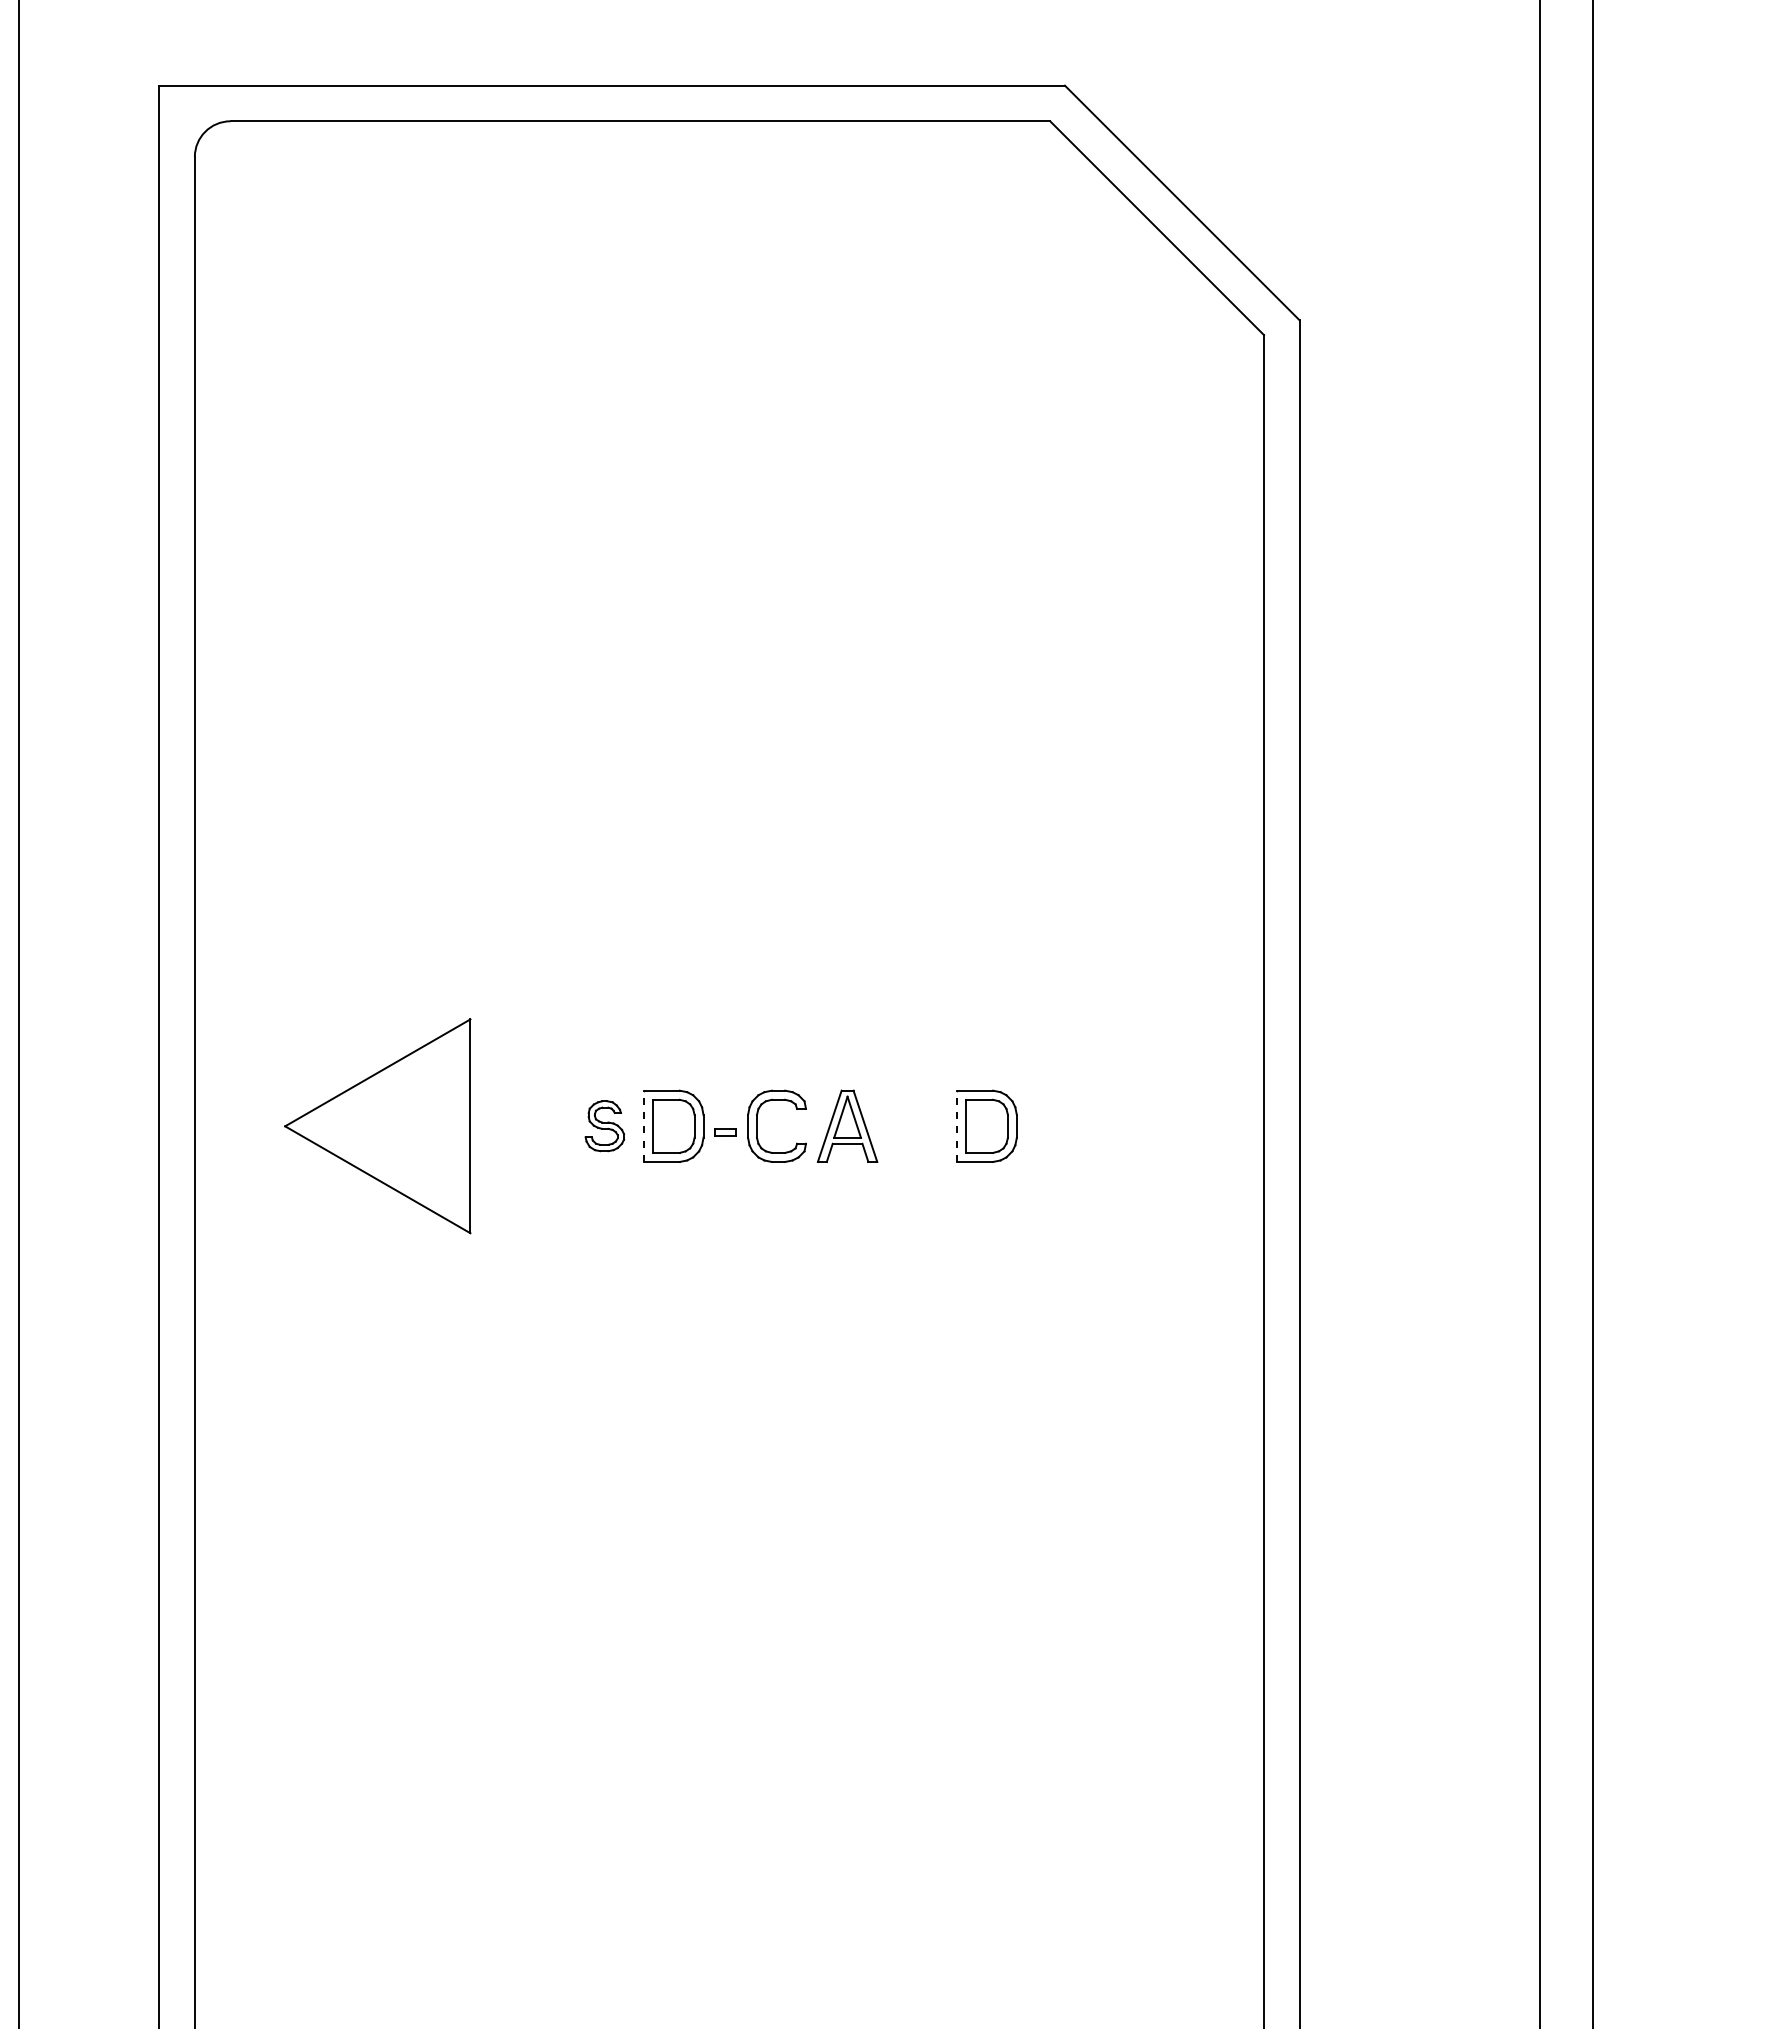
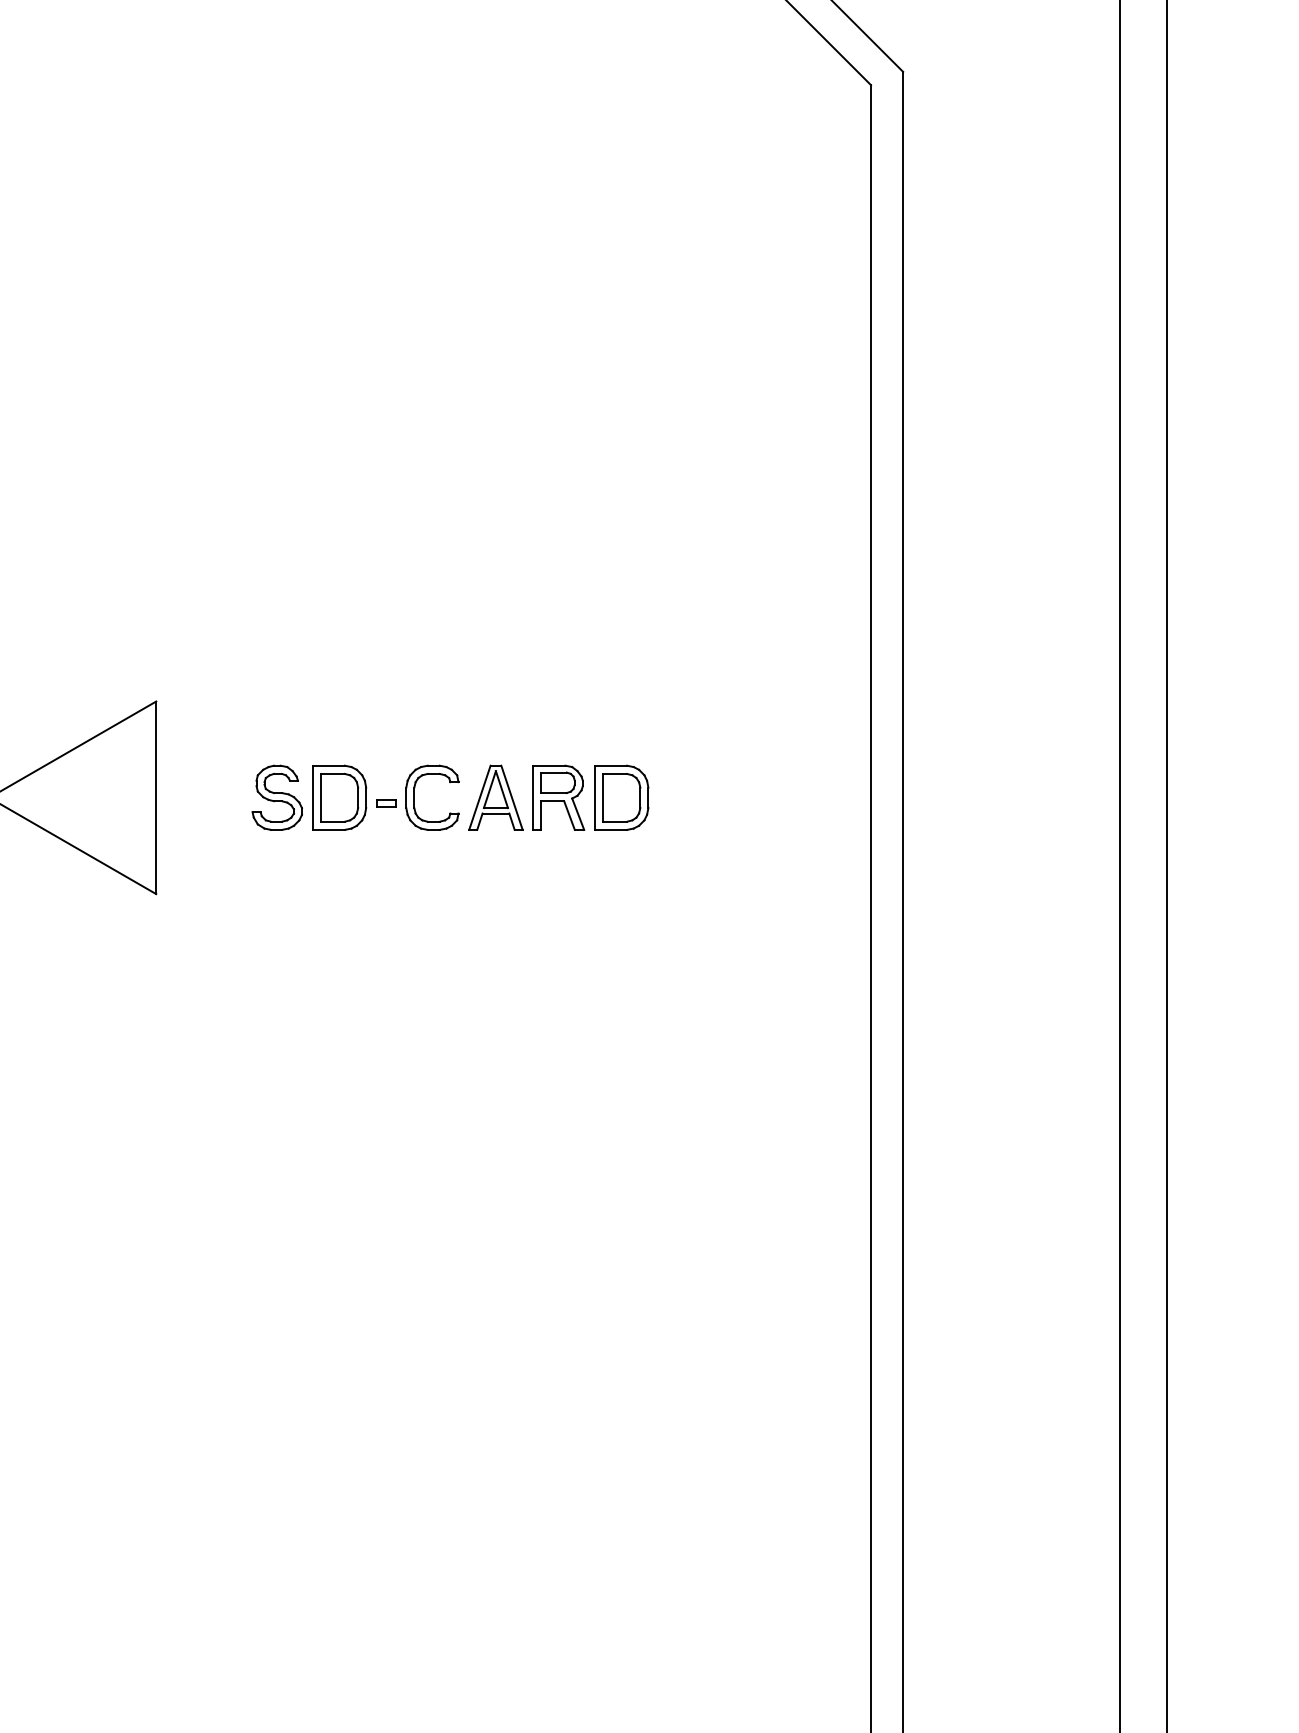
part: (604, 1125) -> (277, 797), size x1.43
part: (917, 1125) -> (558, 797), added
line: (644, 1126) -> (313, 797), dashed -> solid
line: (957, 1126) -> (594, 797), dashed -> solid

